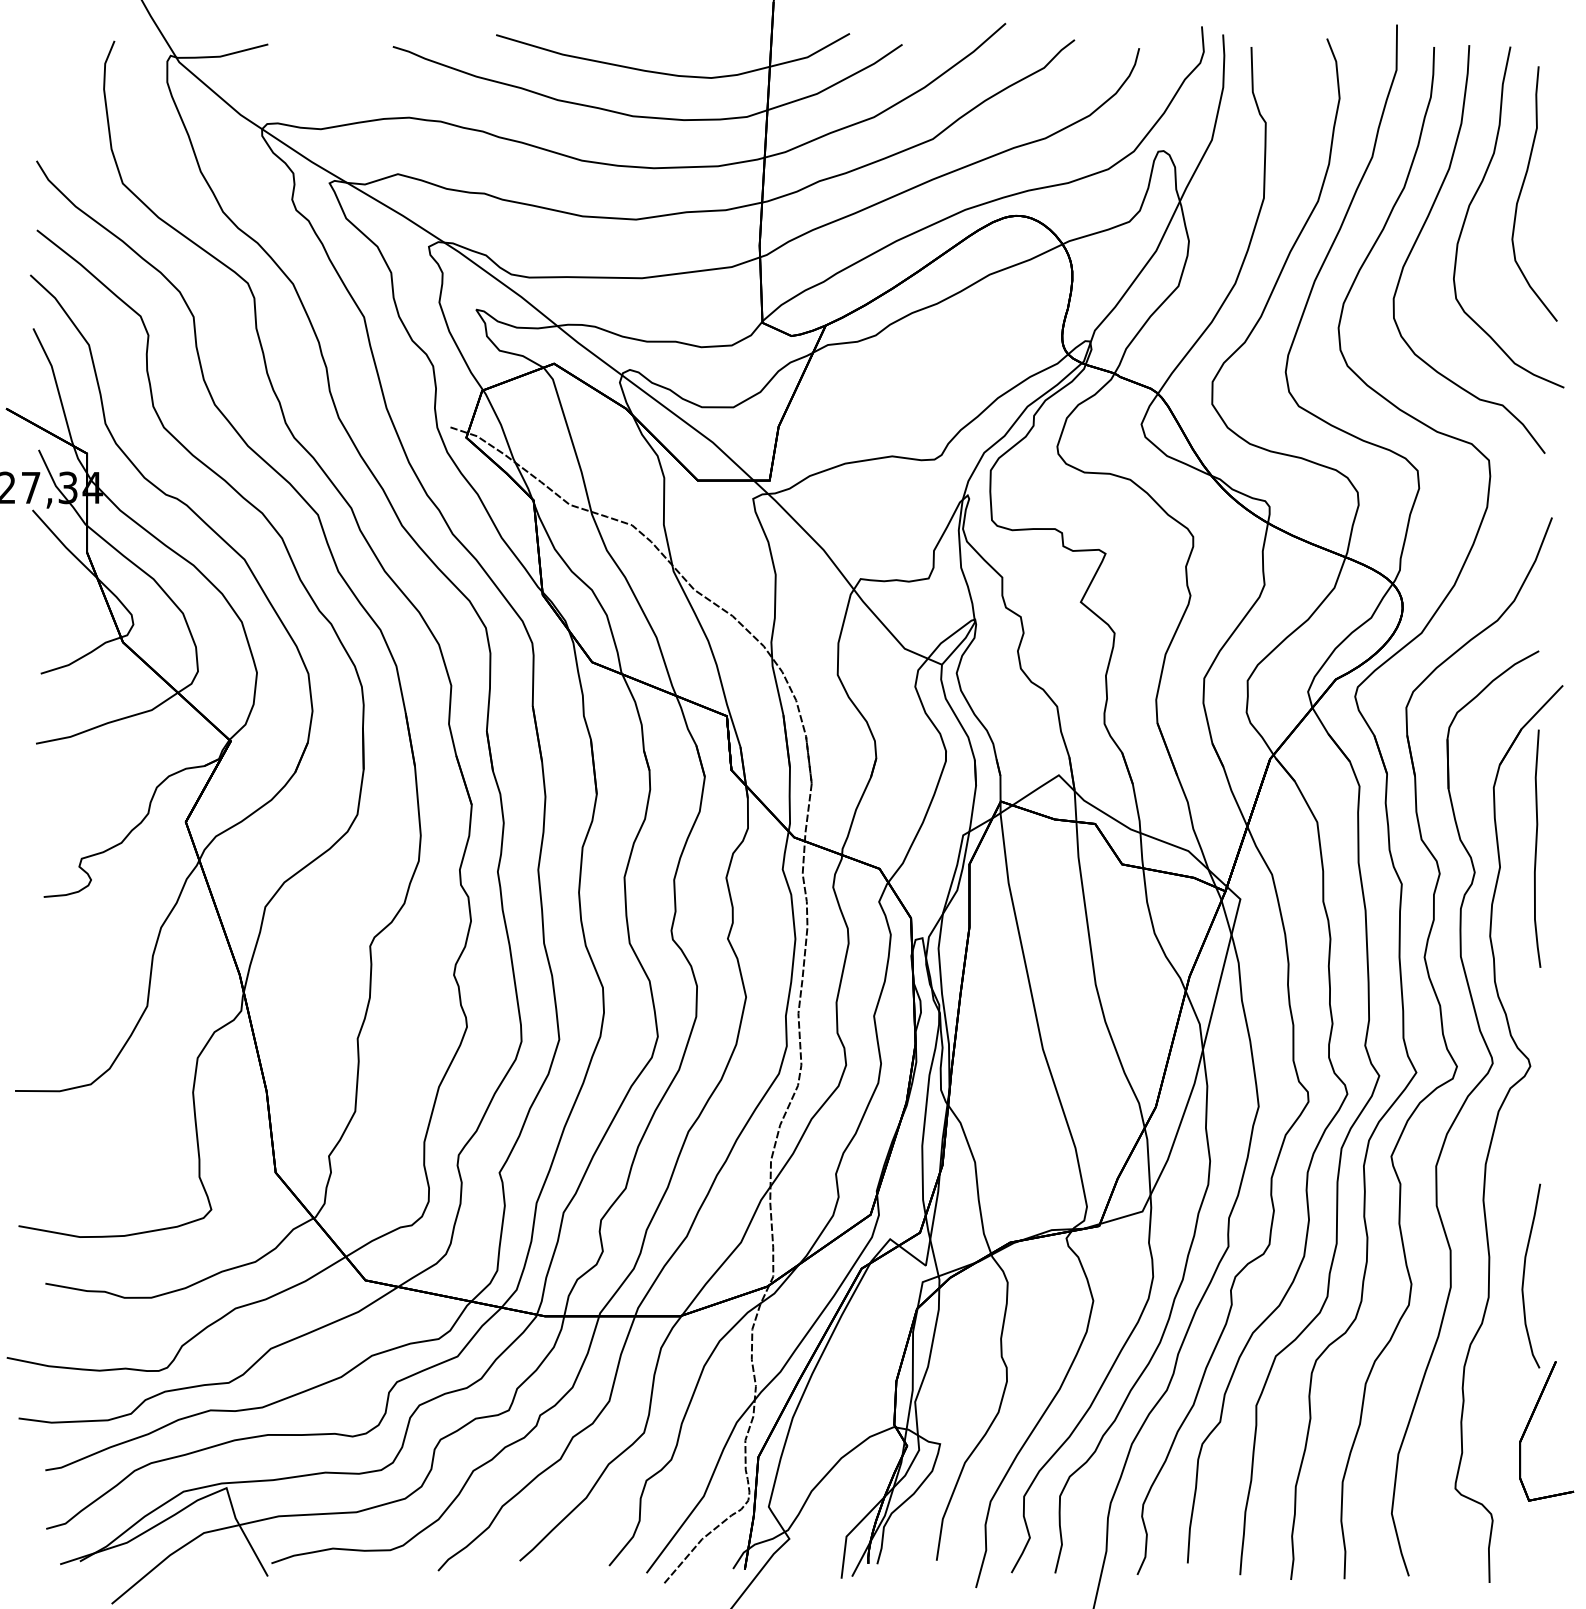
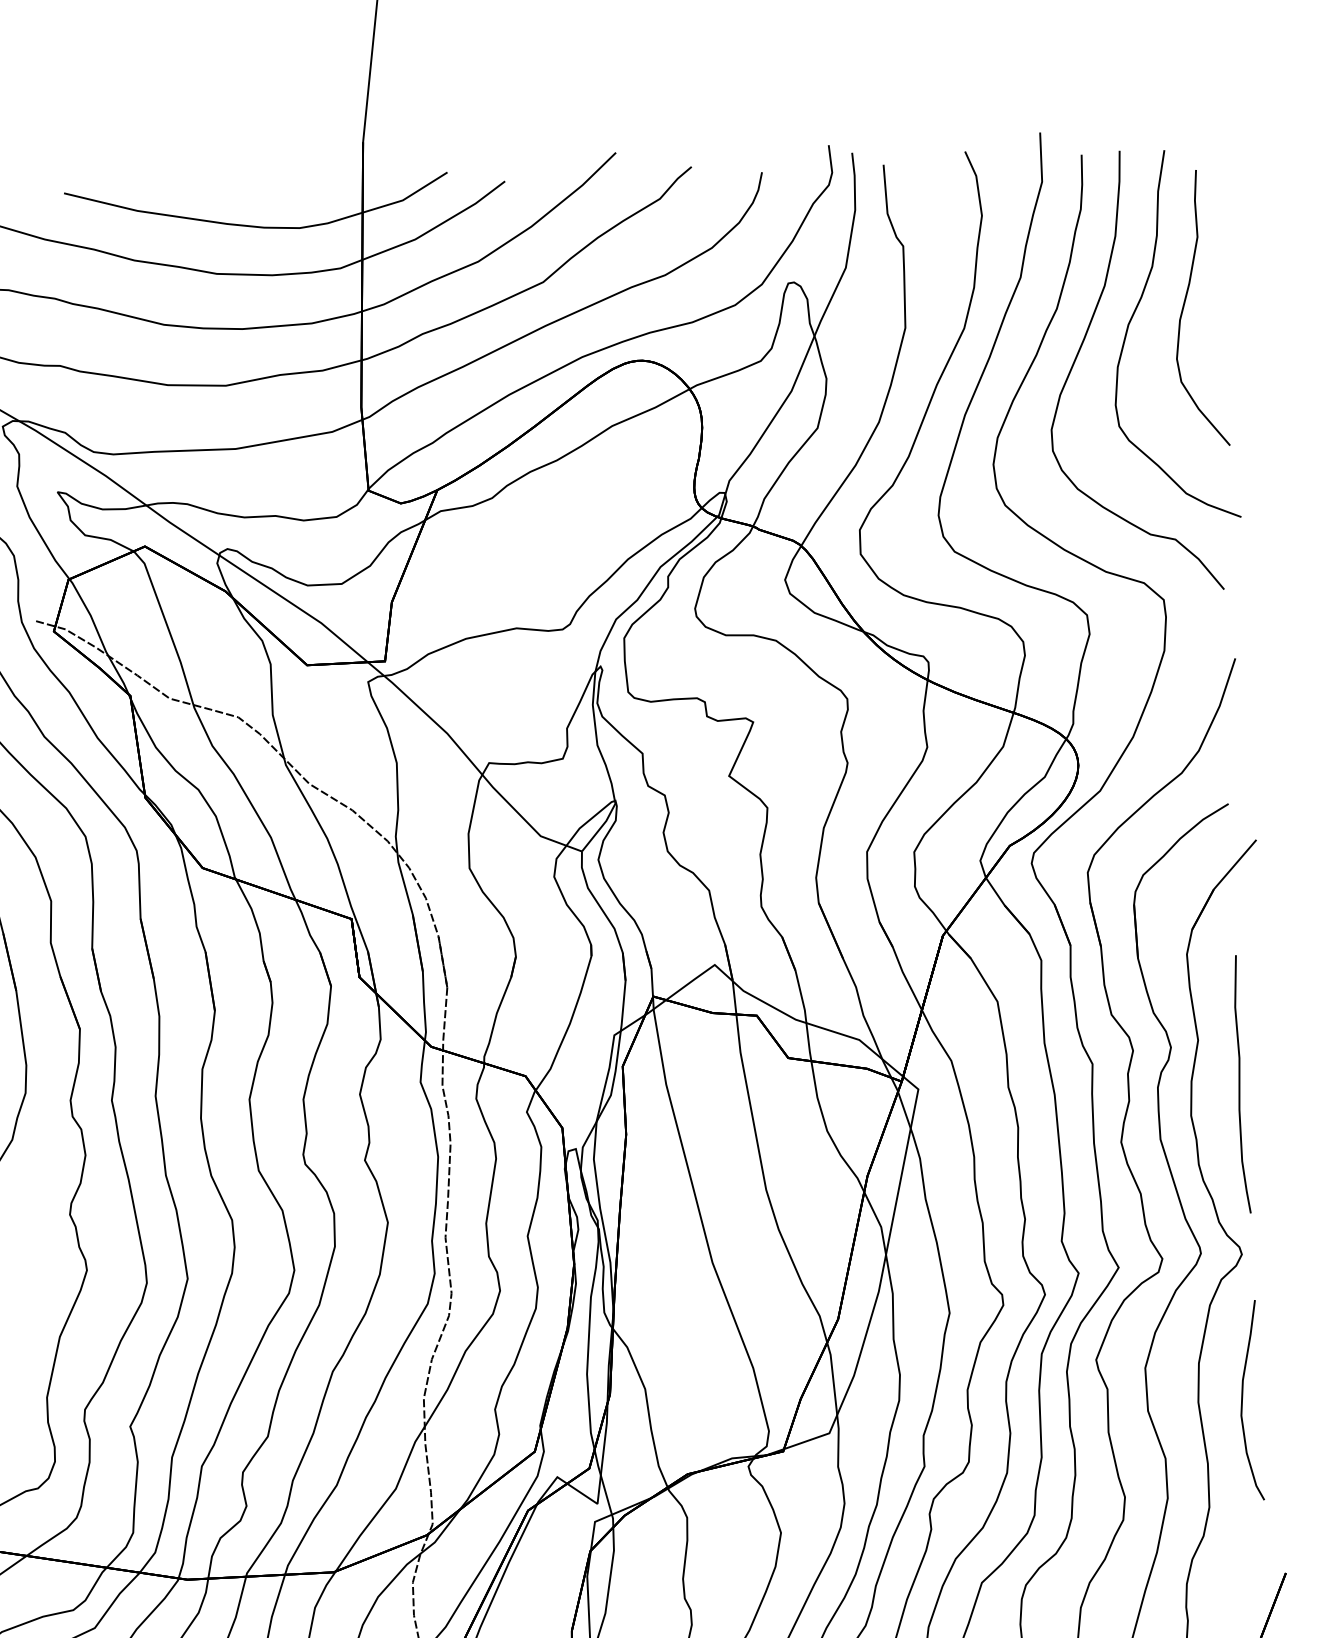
curve: (1536, 848) -> (1239, 1084), moved
curve: (1524, 1275) -> (1242, 1400), moved

